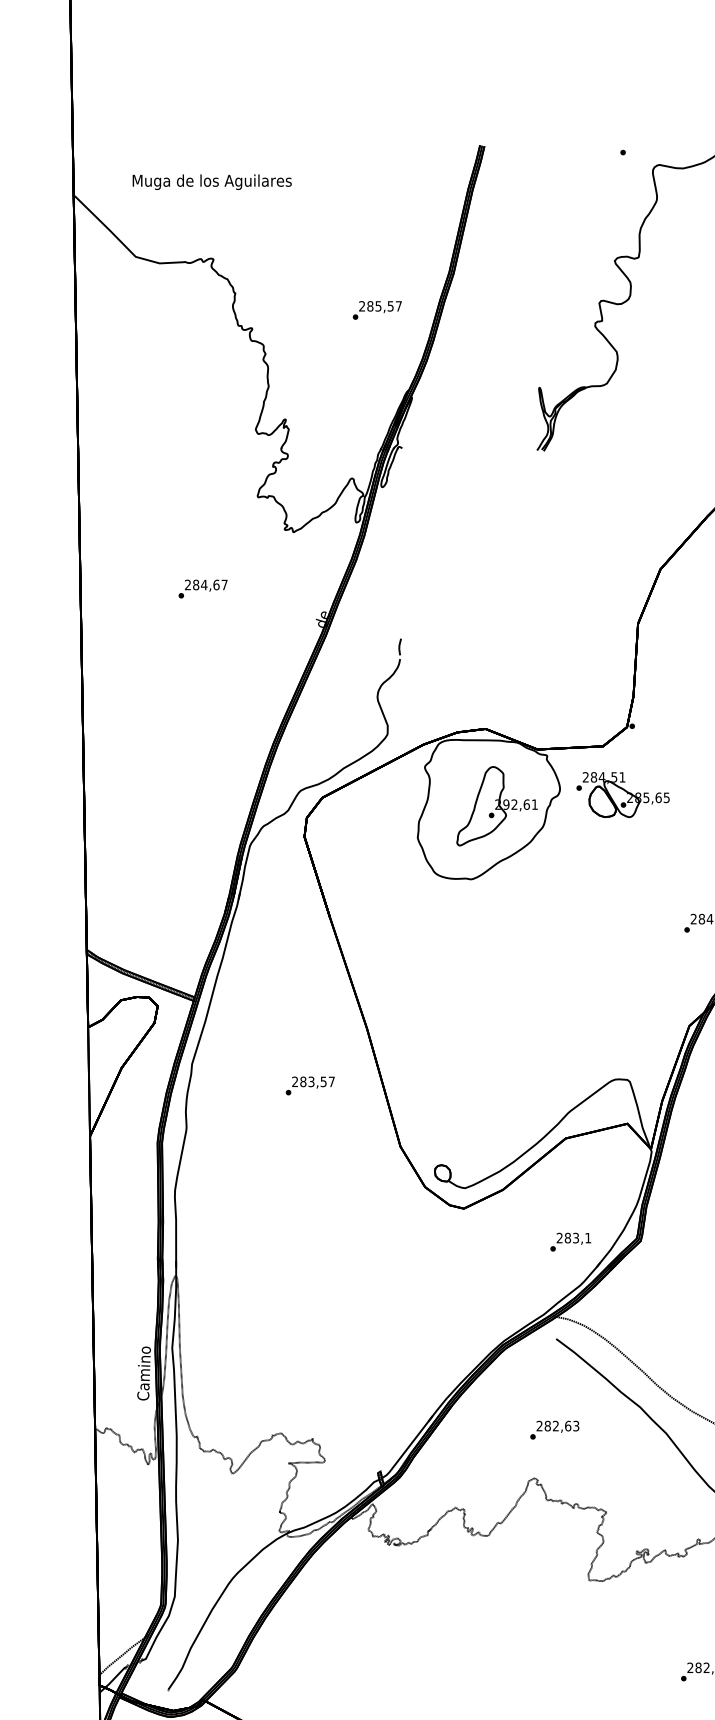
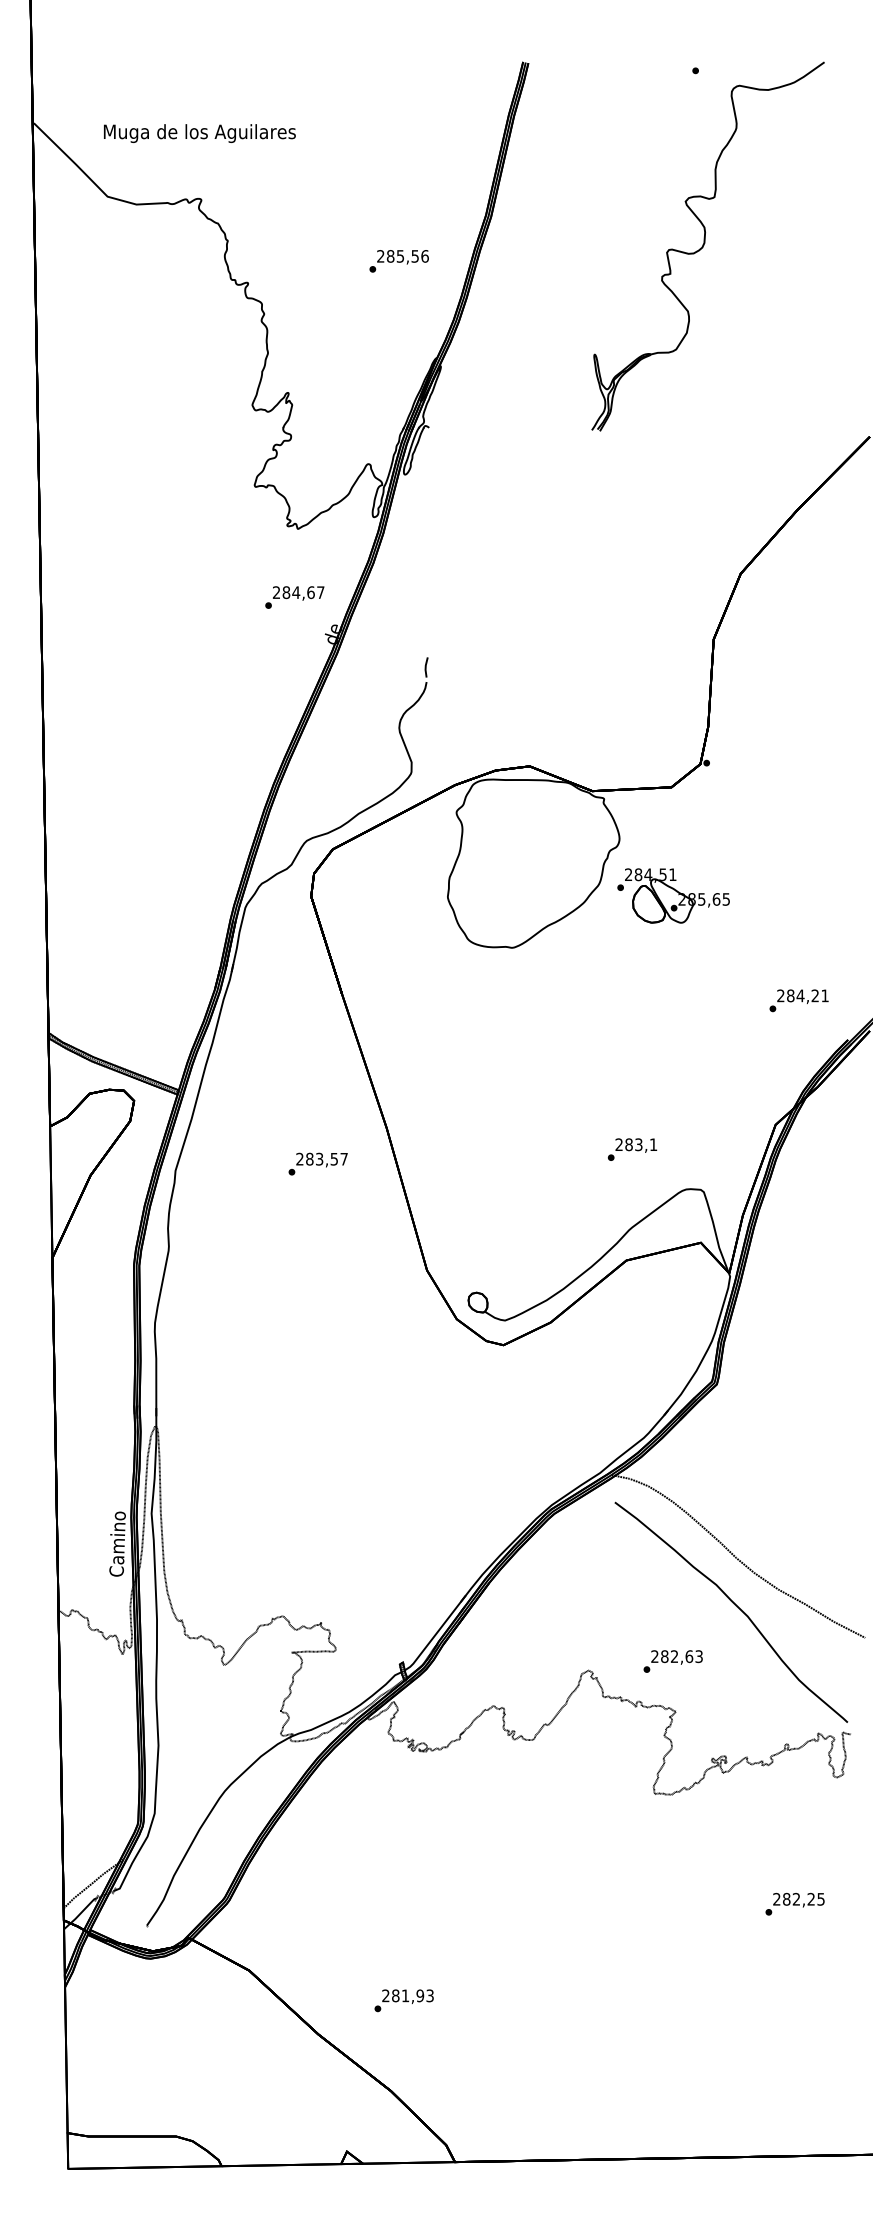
text: (211, 182) -> (199, 133), moved
text: (398, 306) -> (424, 256), 285,57 -> 285,56
text: (202, 589) -> (294, 597), moved
part: (622, 794) -> (673, 895), moved
part: (497, 806) -> (543, 859), removed
text: (309, 1085) -> (317, 1163), moved
text: (570, 1242) -> (632, 1149), moved
text: (554, 1430) -> (672, 1661), moved

